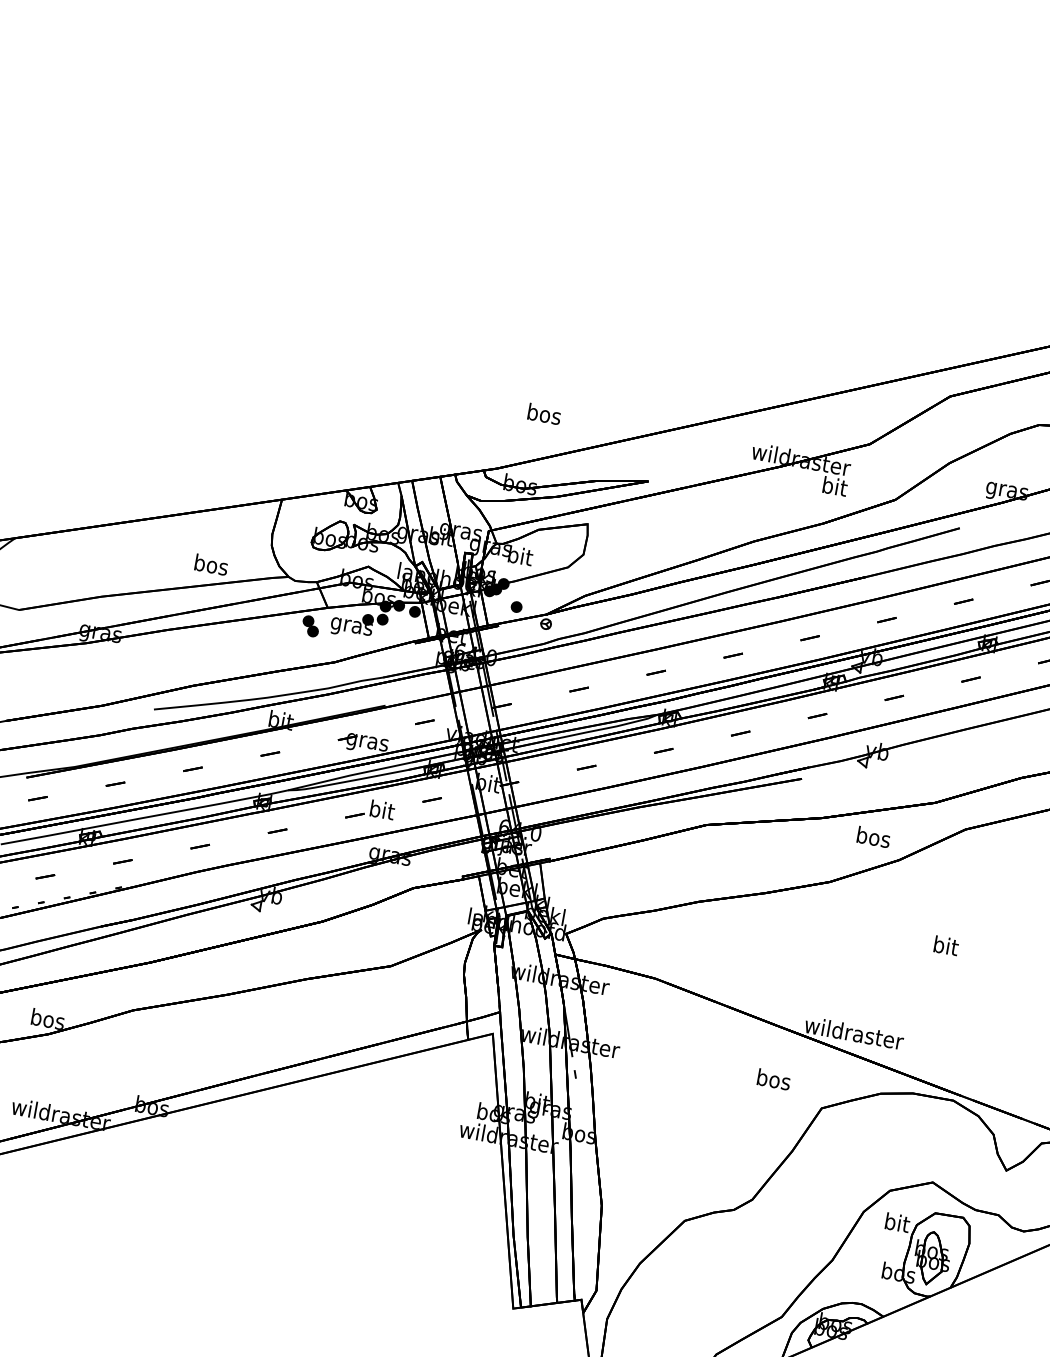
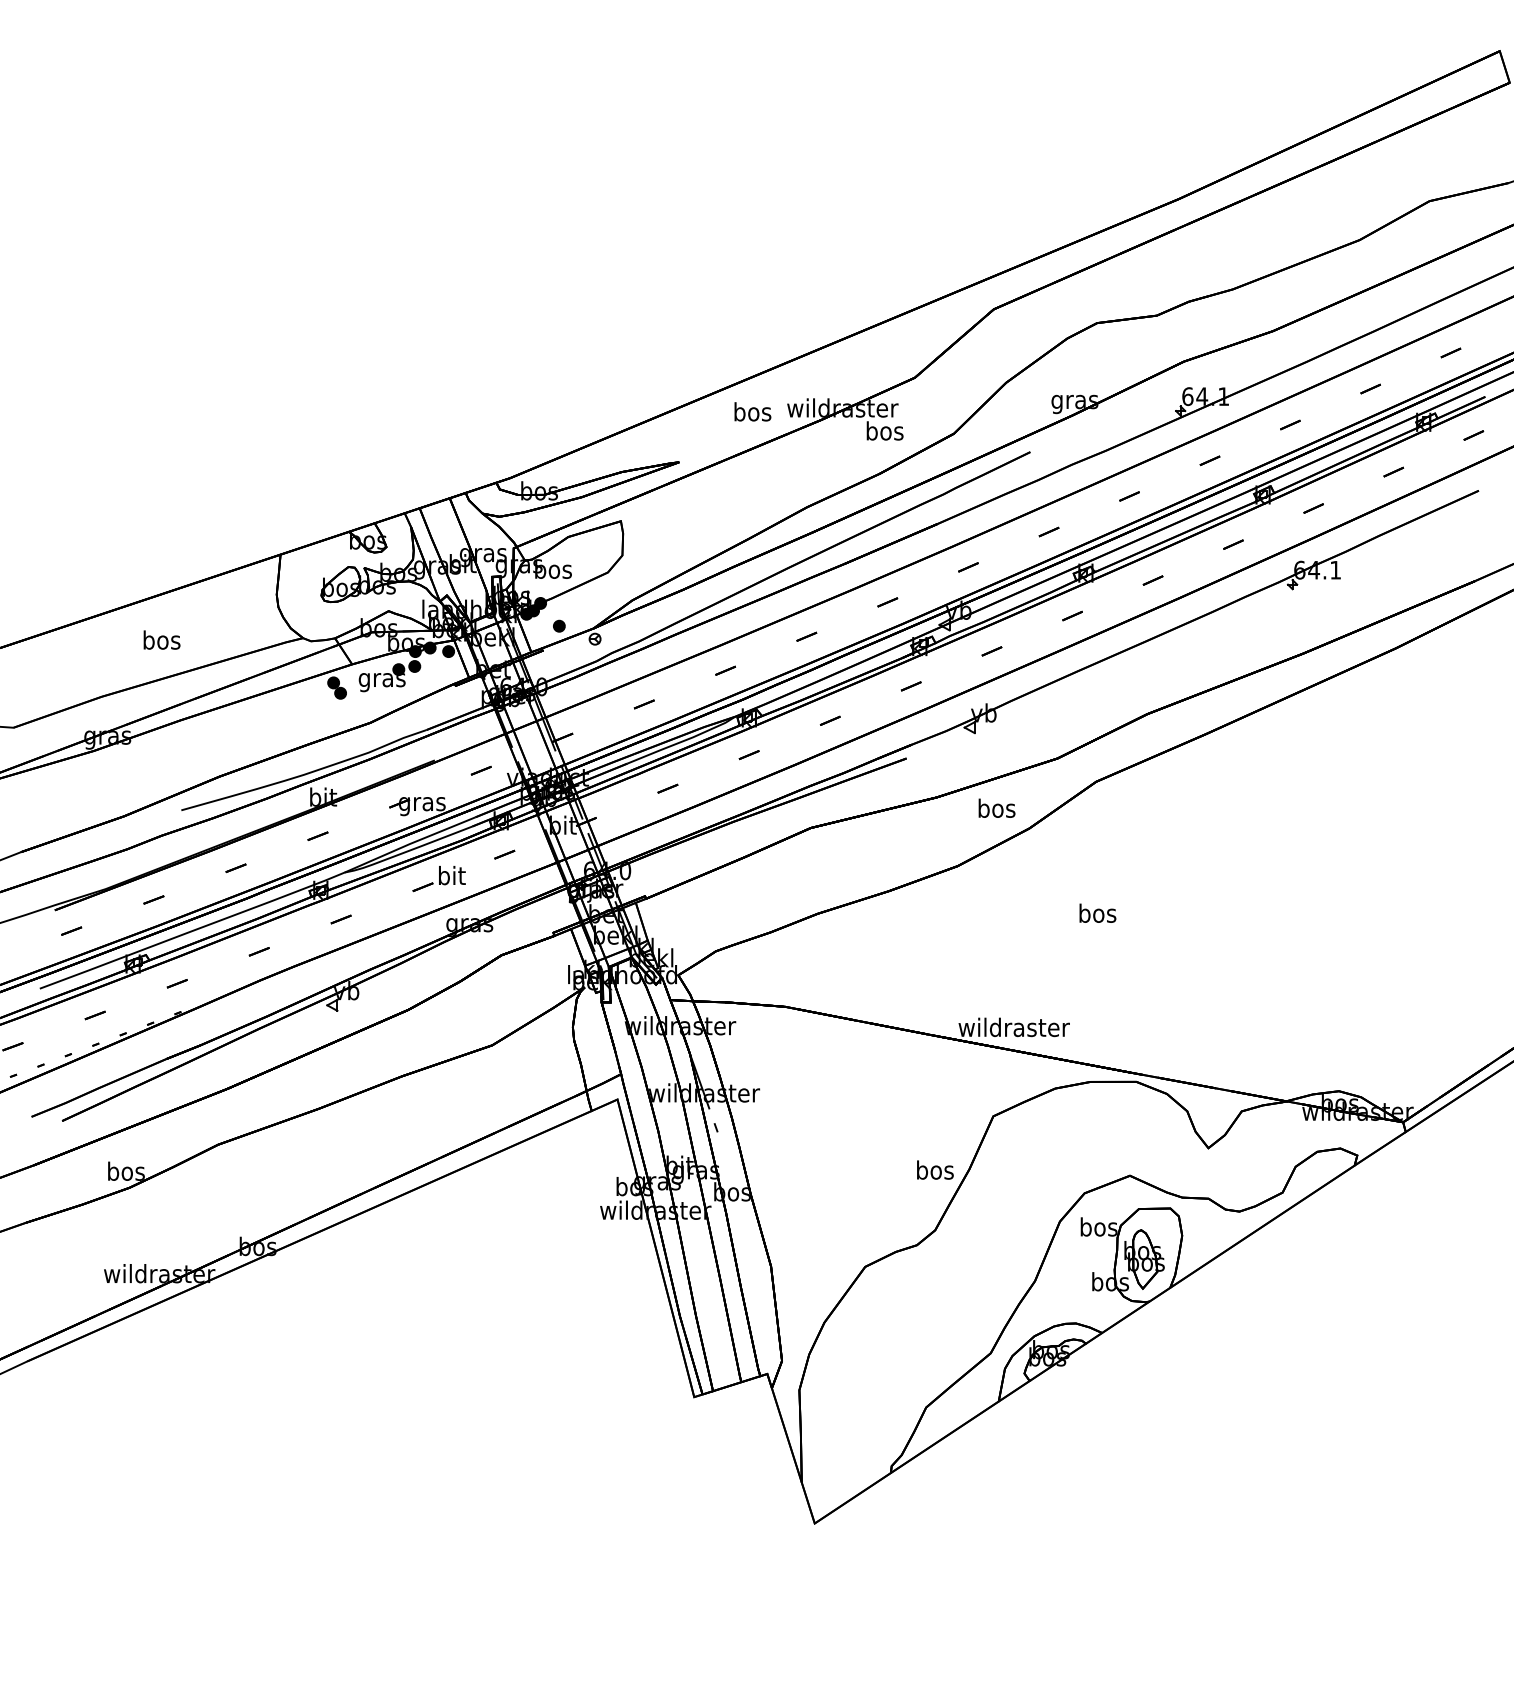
text: (544, 413) -> (752, 411), moved
text: (834, 486) -> (884, 430), bit -> bos
text: (520, 555) -> (553, 568), bit -> bos
text: (211, 564) -> (161, 639), moved
text: (945, 945) -> (1097, 912), bit -> bos
text: (774, 1079) -> (935, 1169), moved
text: (897, 1222) -> (1098, 1226), bit -> bos

